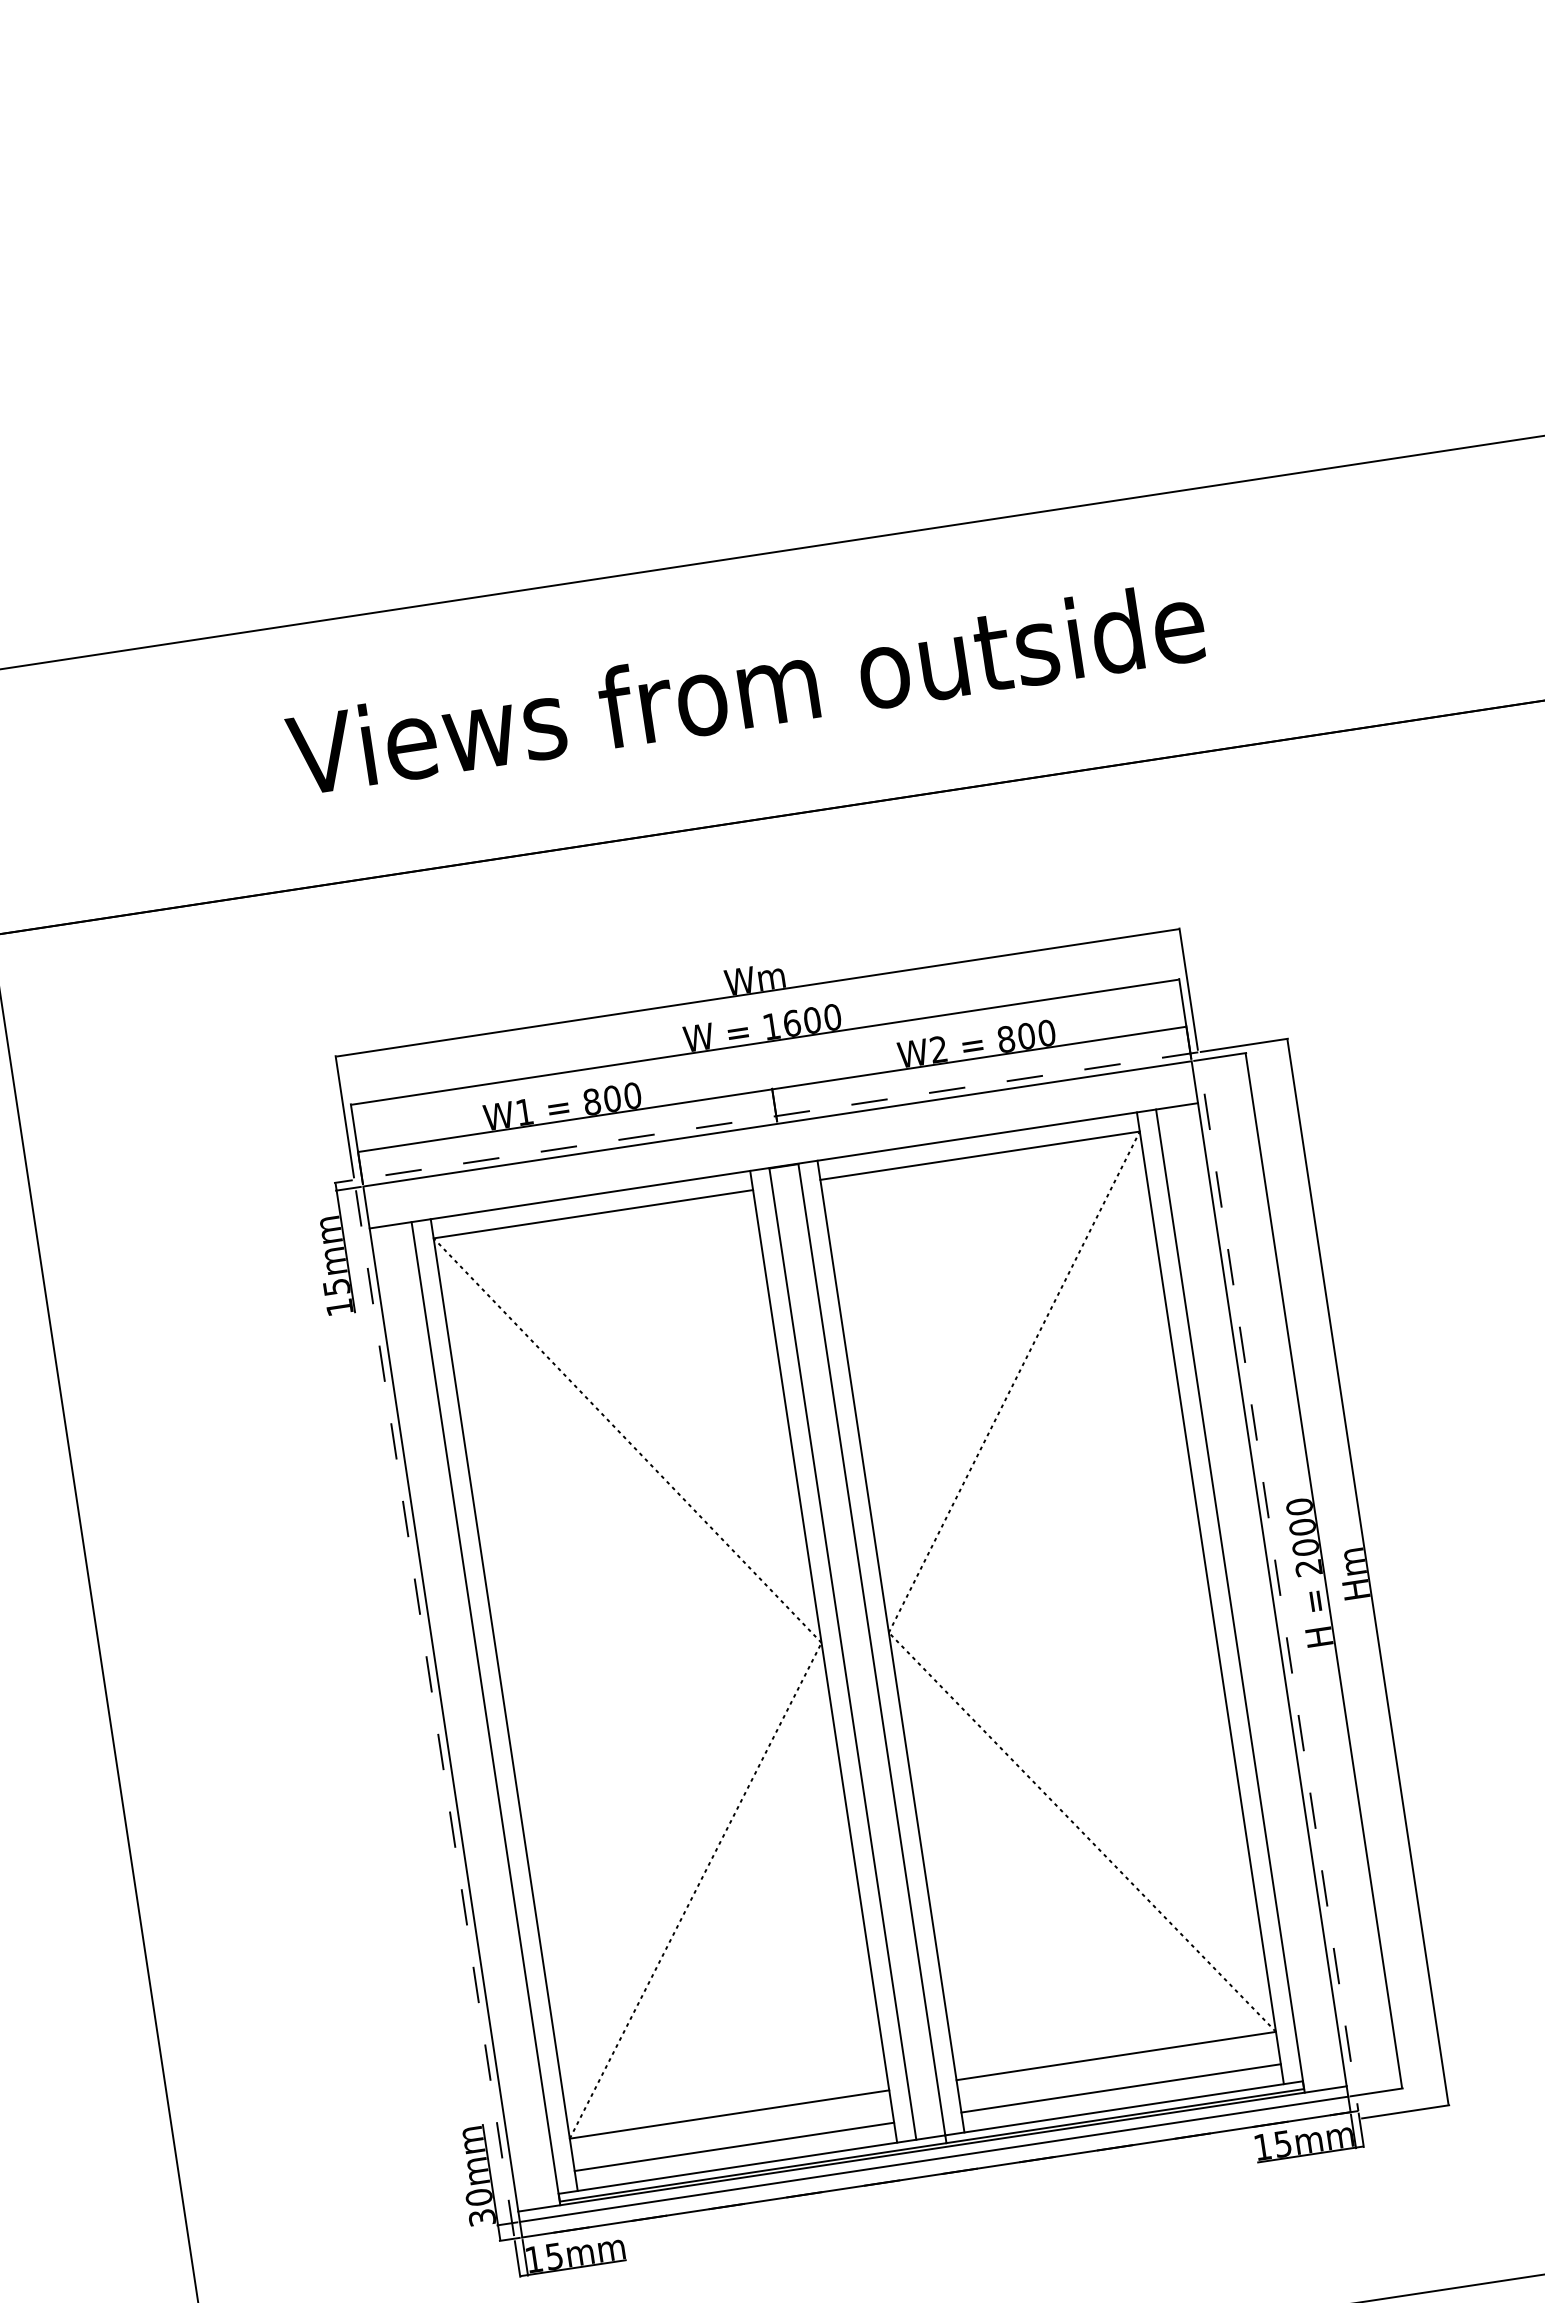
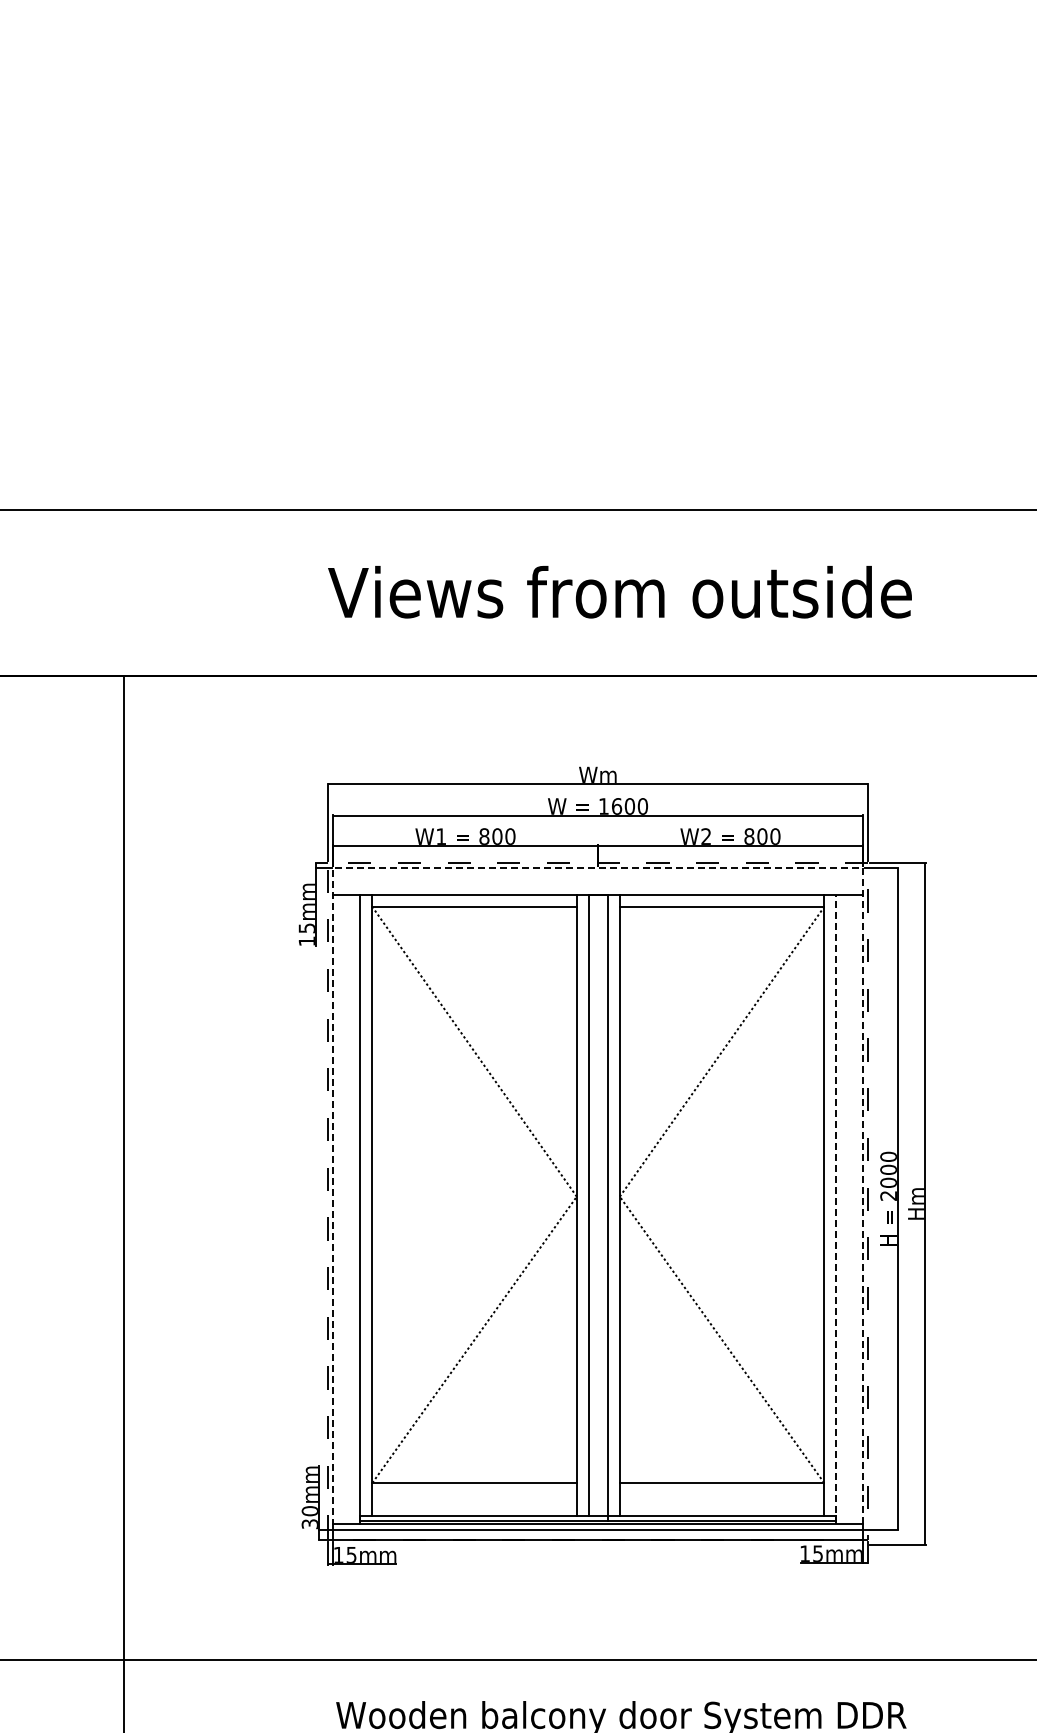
line: (777, 1123) -> (598, 867), solid -> dashed
line: (1230, 1601) -> (836, 1209), solid -> dashed
line: (1120, 2088) -> (721, 1503), removed
line: (734, 2146) -> (474, 1503), removed

